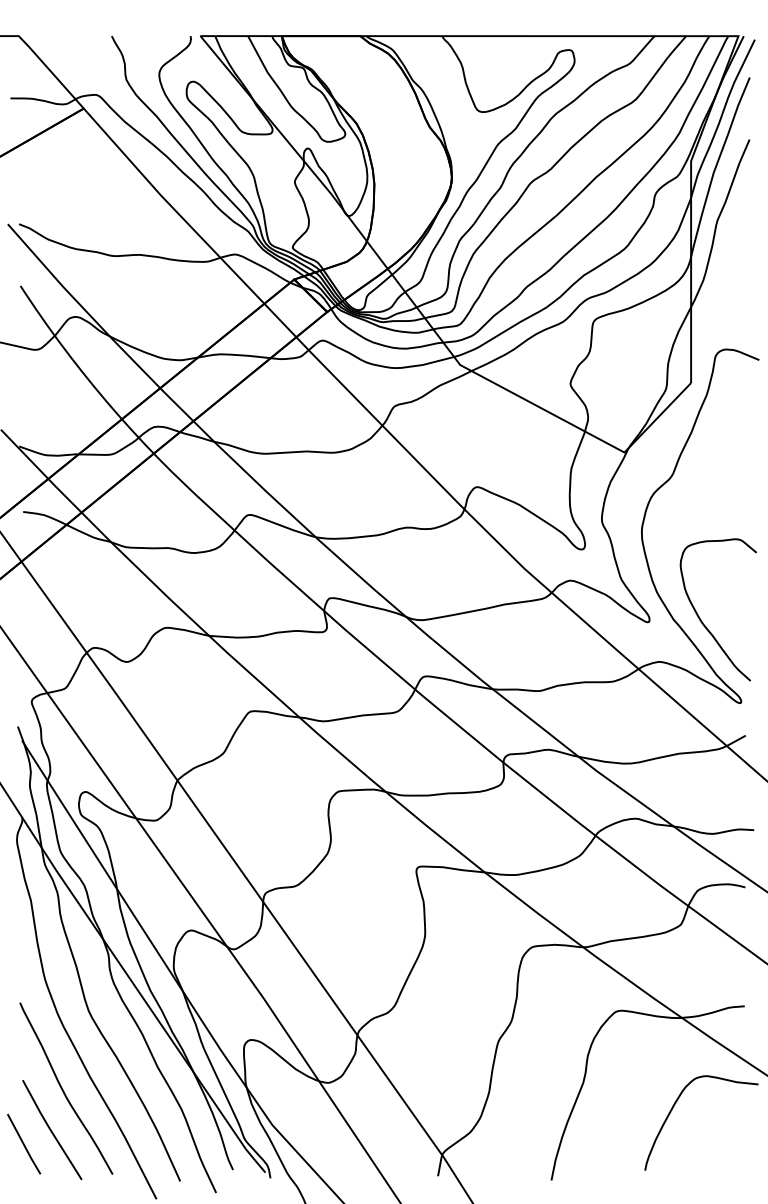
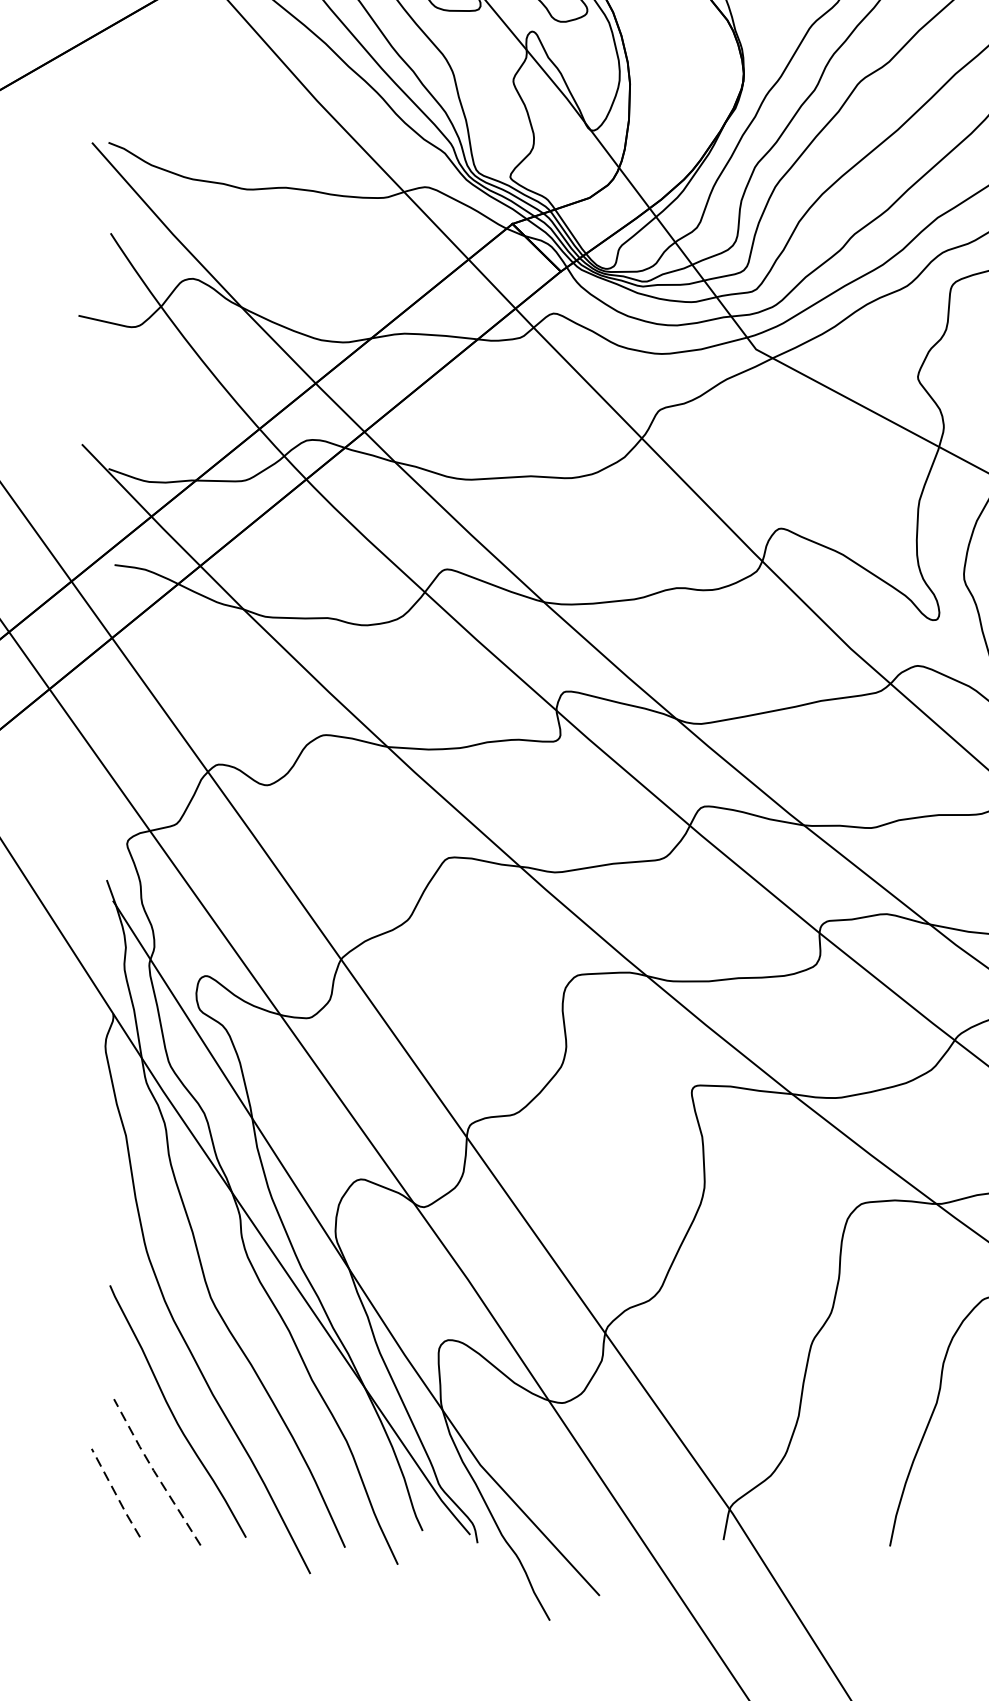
line: (50, 1129) -> (154, 1471), solid -> dashed
line: (23, 1144) -> (115, 1493), solid -> dashed

